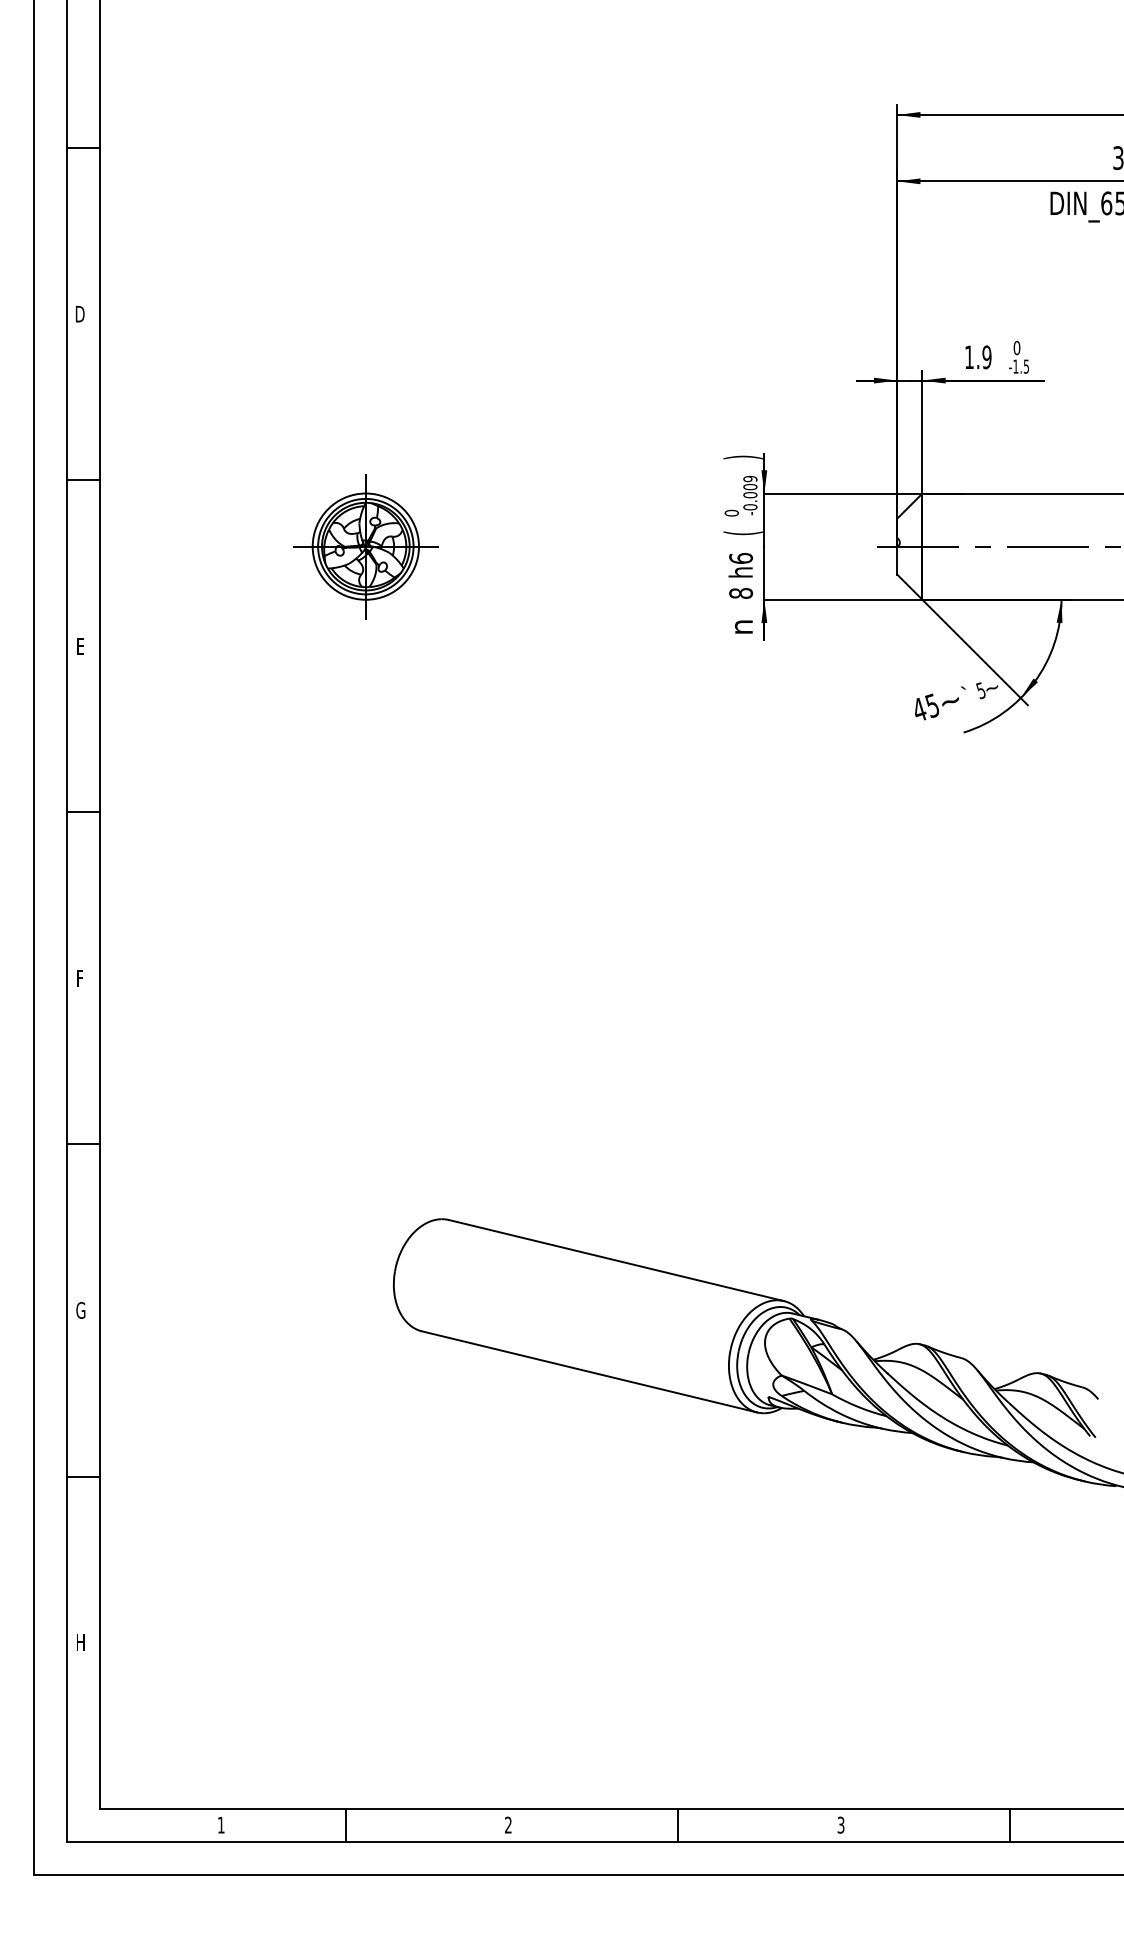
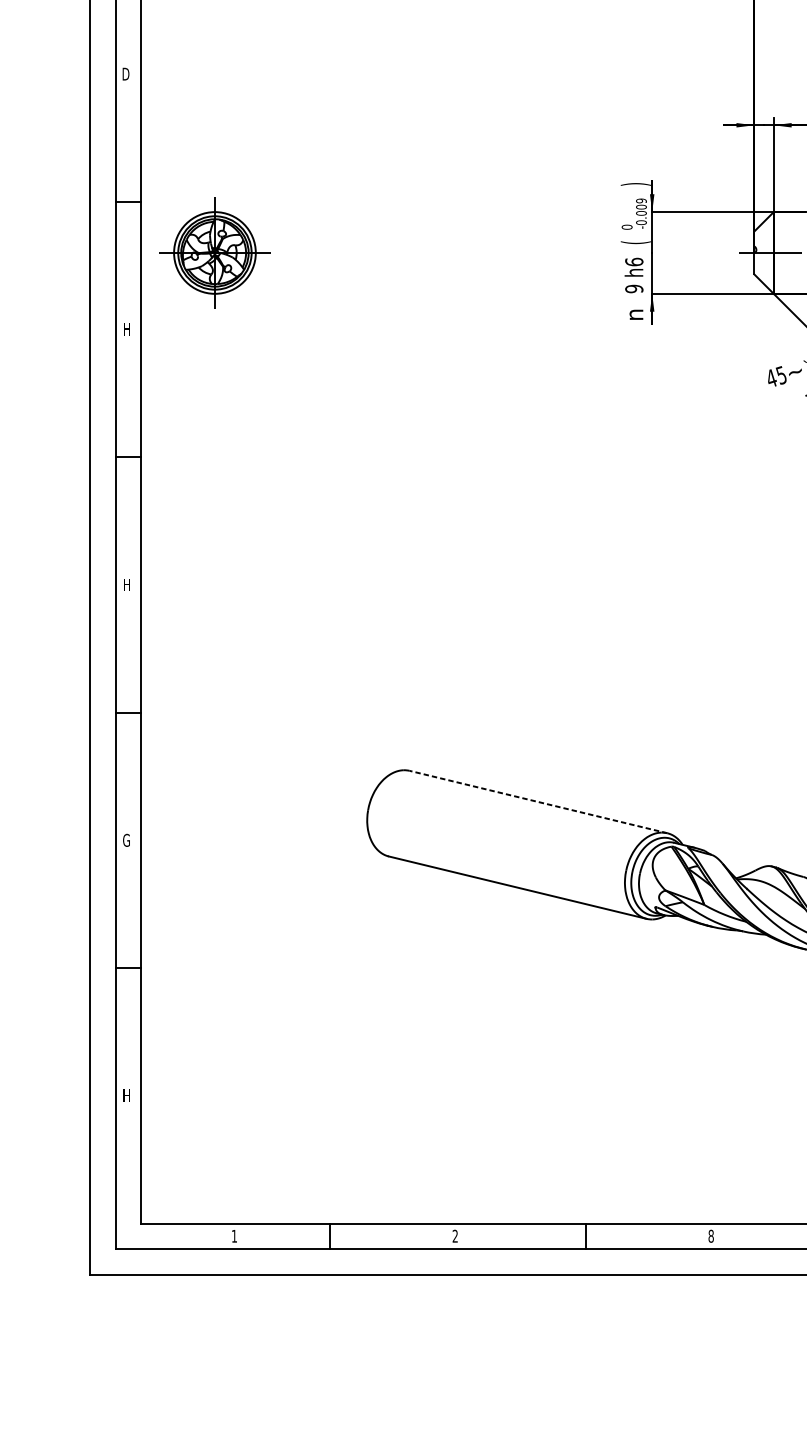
part: (365, 546) -> (214, 252), moved
text: (741, 593) -> (634, 289), 8 -> 9
text: (81, 646) -> (127, 329), E -> H
text: (81, 978) -> (127, 585), F -> H
line: (616, 1260) -> (538, 802), solid -> dashed
text: (840, 1824) -> (710, 1235), 3 -> 8

